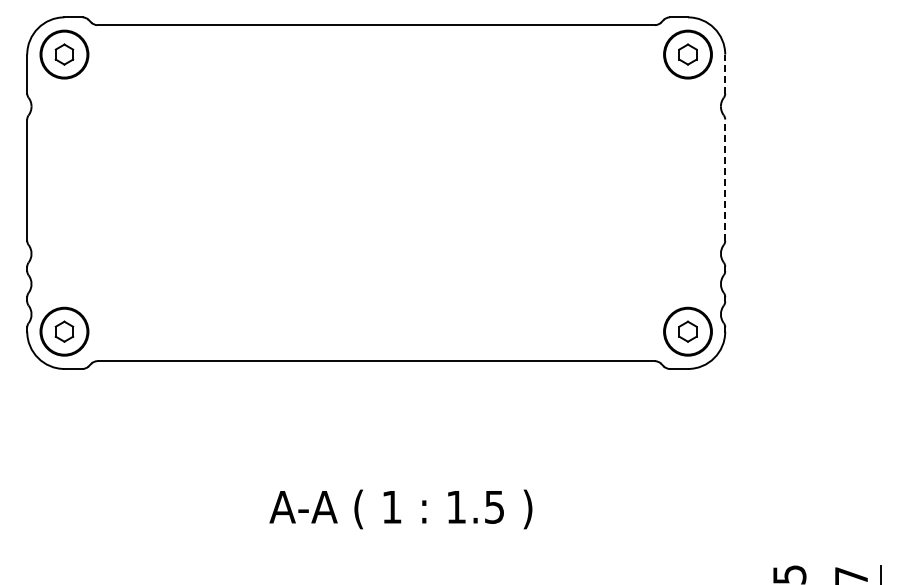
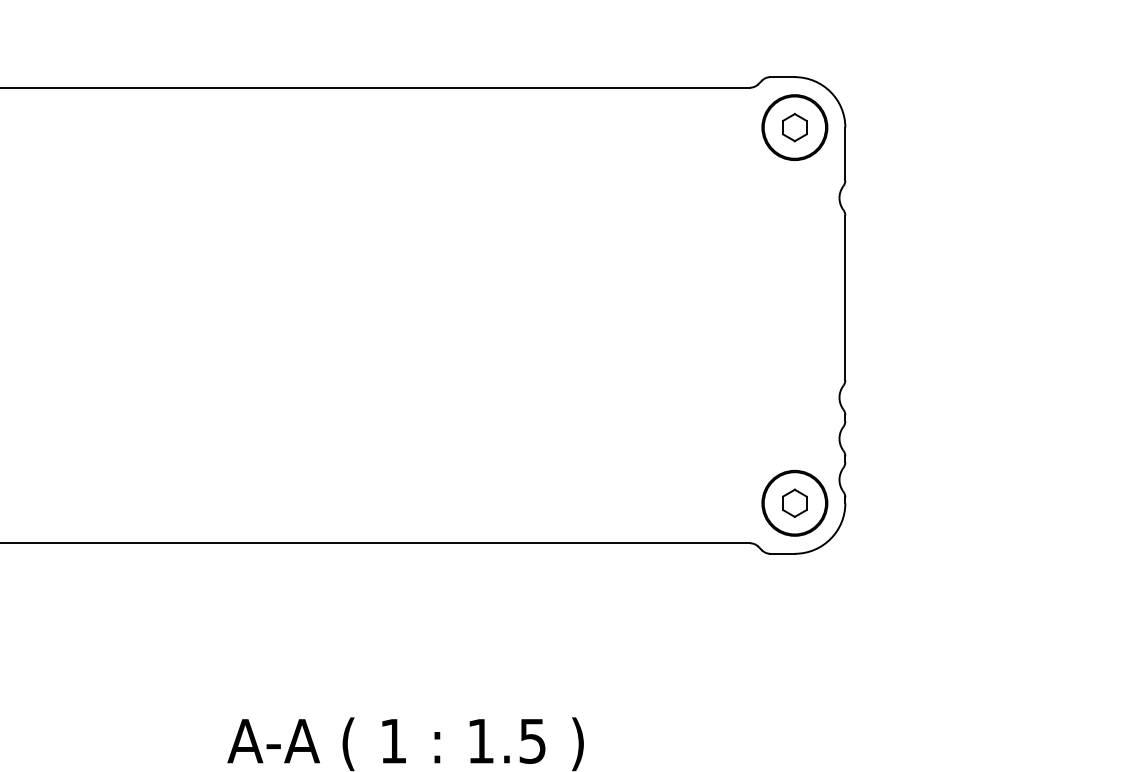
line: (725, 73) -> (845, 153), dashed -> solid
line: (725, 180) -> (845, 298), dashed -> solid

